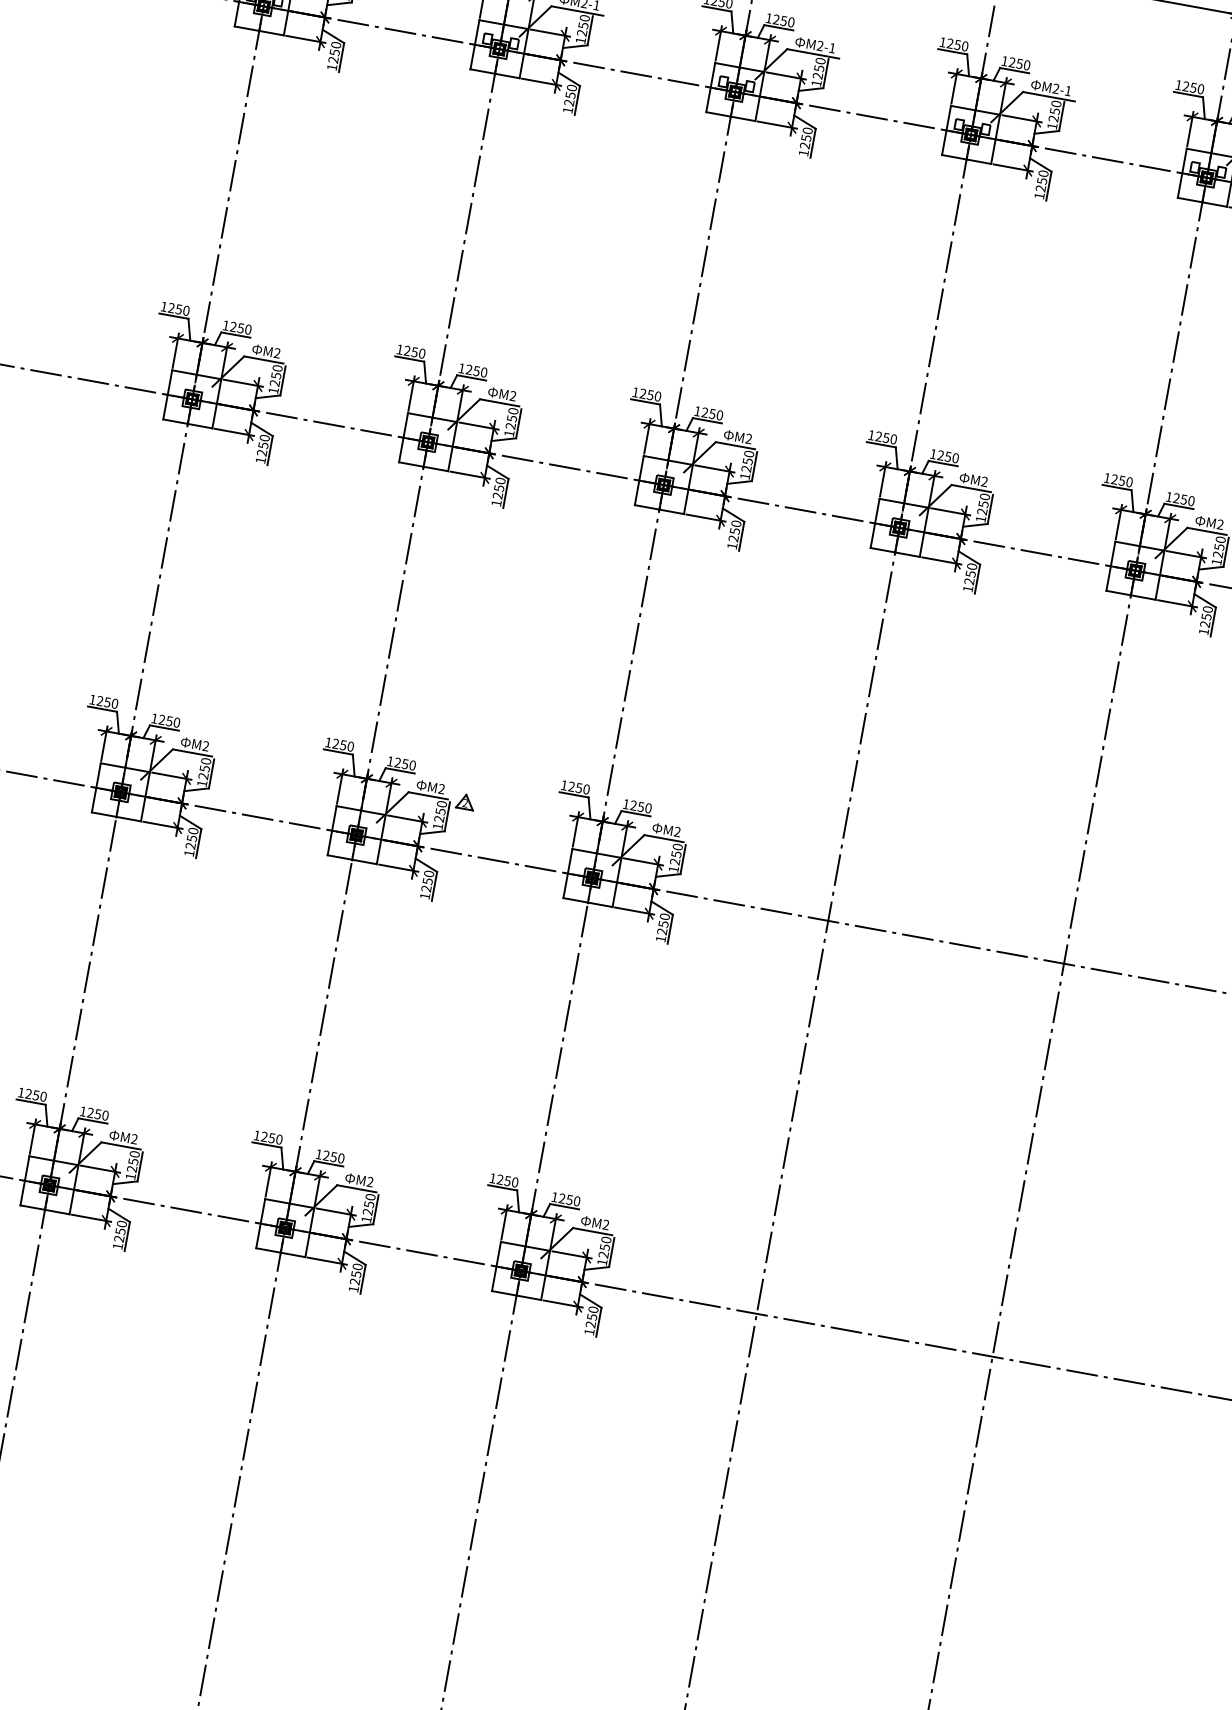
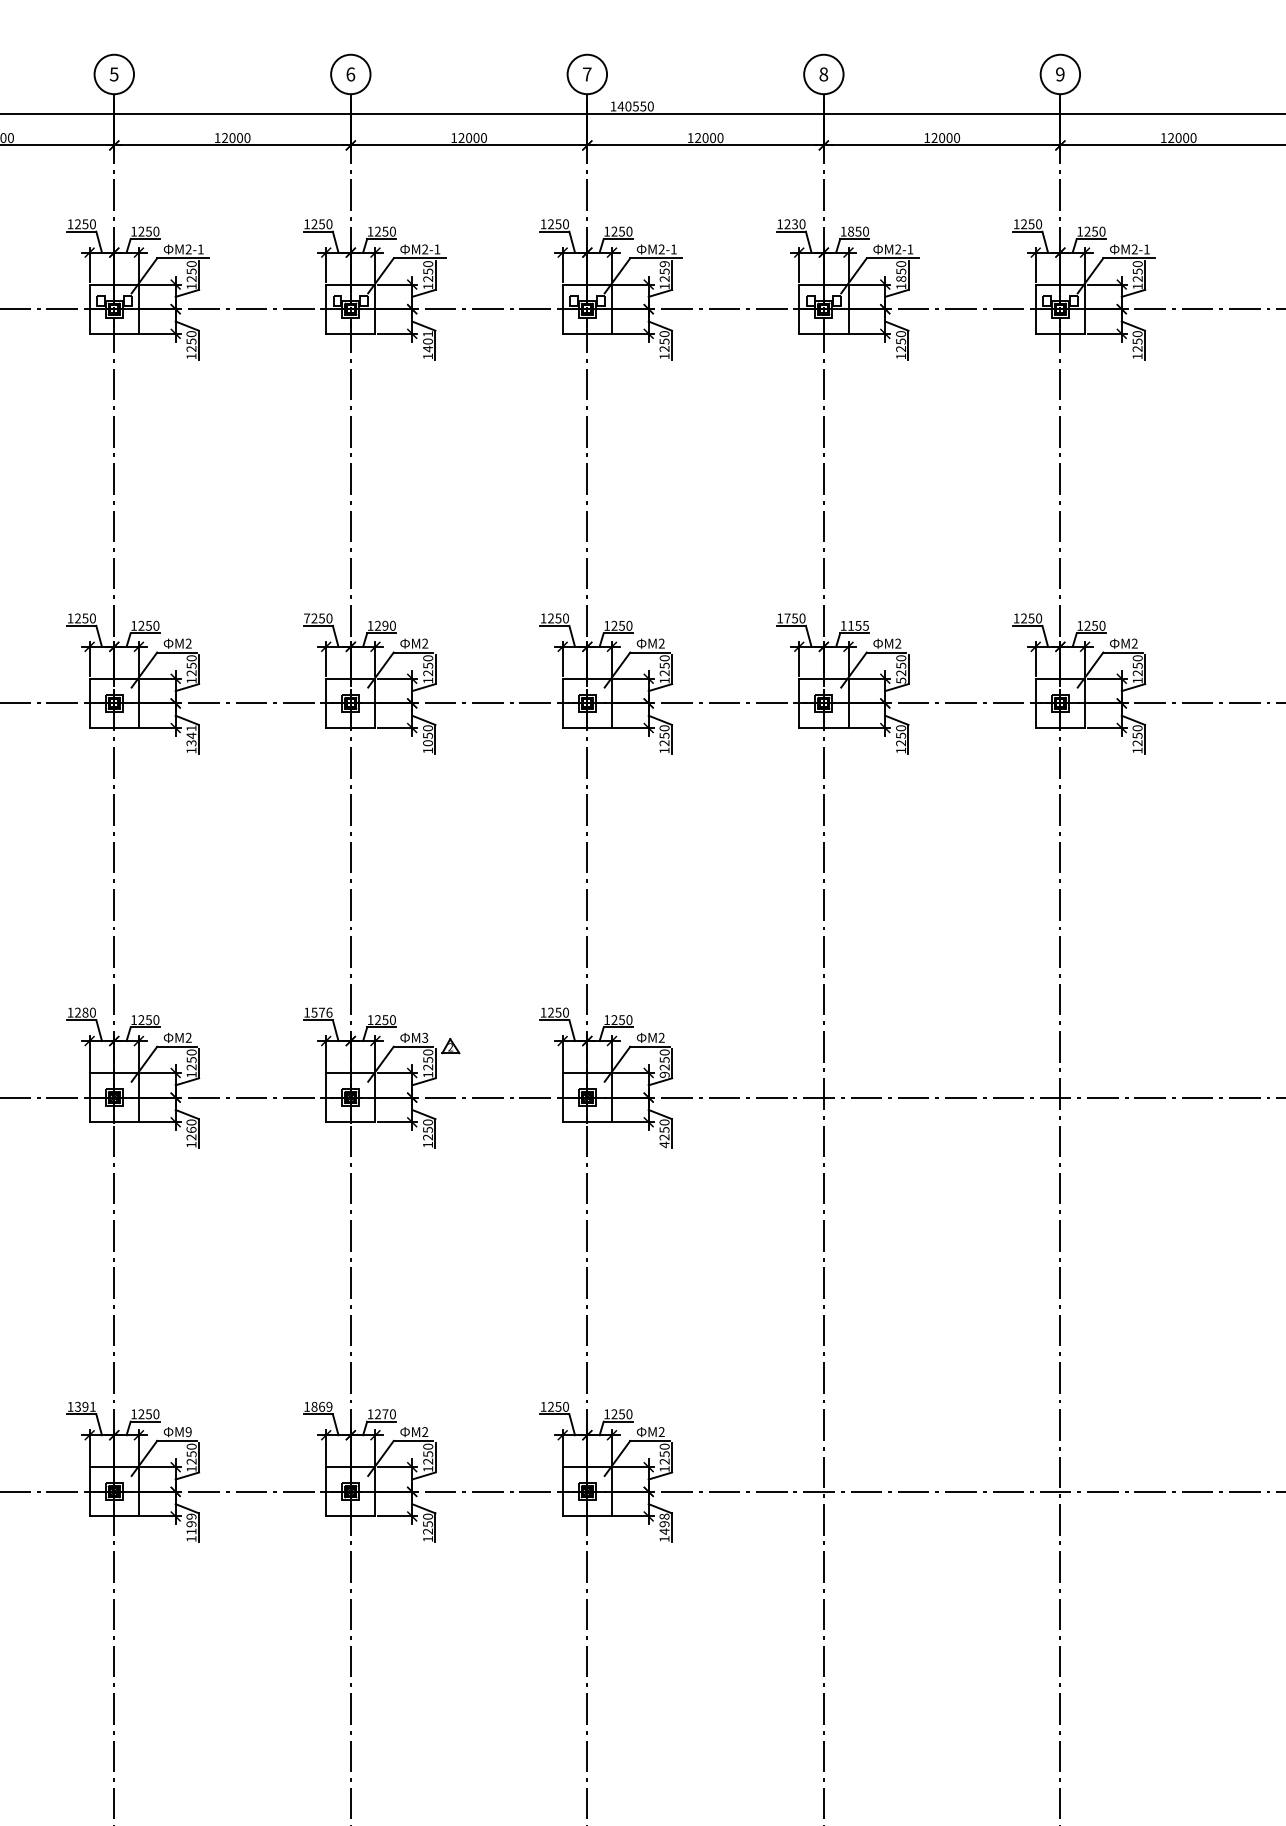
text: (957, 44) -> (794, 223), 1250 -> 1230
text: (820, 61) -> (664, 264), 1250 -> 1259
text: (1012, 62) -> (851, 231), 1250 -> 1850
text: (571, 95) -> (428, 341), 1250 -> 1401
text: (1053, 119) -> (901, 279), 1250 -> 1850
text: (400, 349) -> (307, 618), 1250 -> 7250
text: (476, 370) -> (385, 625), 1250 -> 1290
text: (878, 436) -> (787, 618), 1250 -> 1750
text: (263, 445) -> (191, 735), 1250 -> 1341
text: (948, 456) -> (858, 625), 1250 -> 1155
text: (498, 496) -> (428, 743), 1250 -> 1050
text: (981, 519) -> (901, 680), 1250 -> 5250
text: (107, 702) -> (85, 1012), 1250 -> 1280
text: (342, 745) -> (321, 1012), 1250 -> 1576
text: (441, 789) -> (425, 1038), 2 -> 3
text: (192, 838) -> (191, 1129), 1250 -> 1260
text: (673, 868) -> (664, 1074), 1250 -> 9250
text: (660, 938) -> (664, 1144), 1250 -> 4250
text: (36, 1095) -> (85, 1406), 1250 -> 1391
text: (271, 1137) -> (321, 1406), 1250 -> 1869
text: (134, 1139) -> (188, 1432), 2 -> 9
text: (333, 1157) -> (385, 1414), 1250 -> 1270
text: (120, 1230) -> (191, 1523), 1250 -> 1199
text: (592, 1316) -> (664, 1523), 1250 -> 1498

